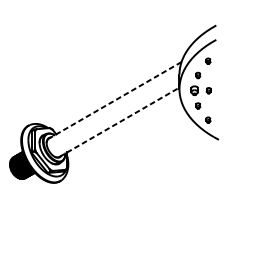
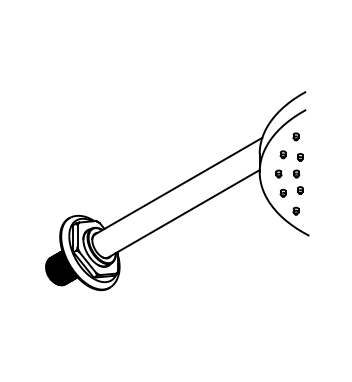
part: (211, 77) -> (300, 157), added
part: (194, 90) -> (278, 173), size x0.62
line: (115, 100) -> (178, 186), dashed -> solid
part: (211, 103) -> (300, 190), added
line: (119, 122) -> (184, 213), dashed -> solid

